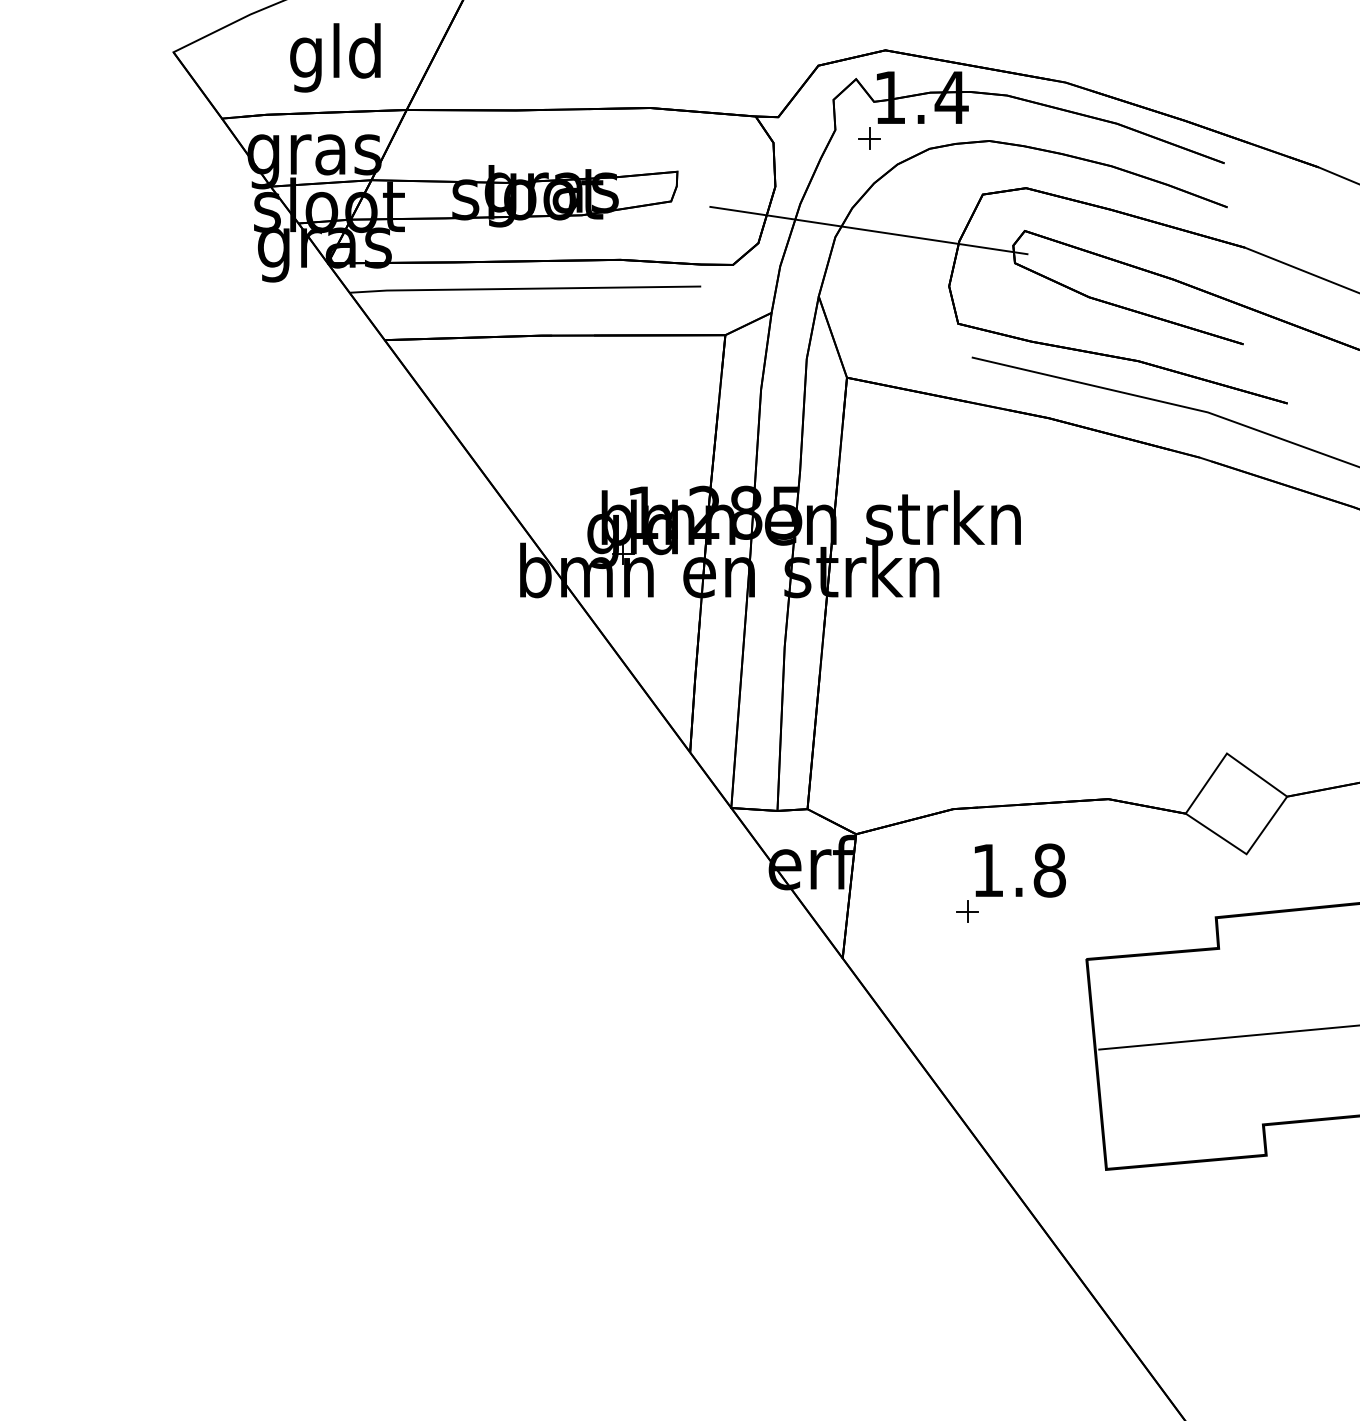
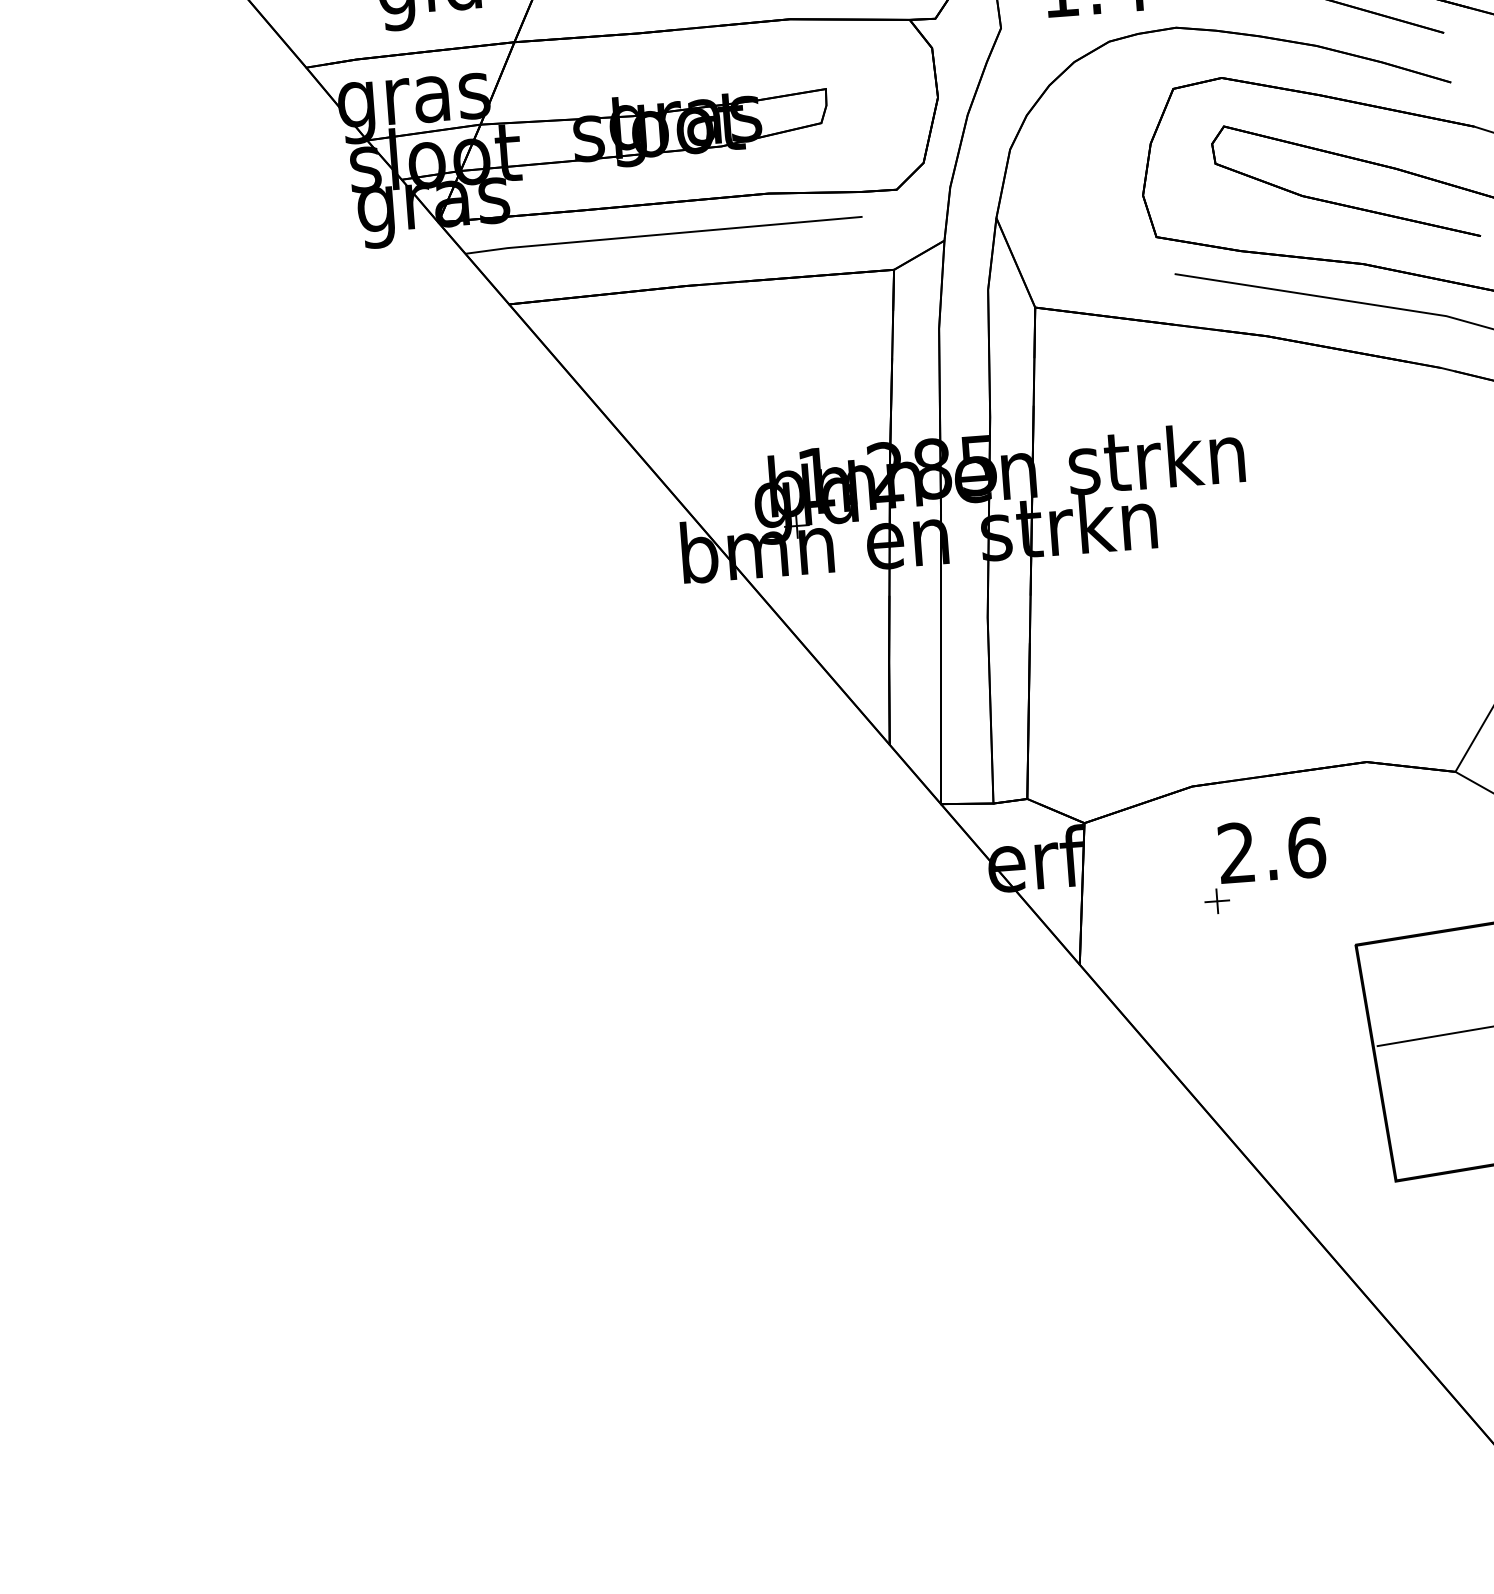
part: (869, 138) -> (1040, 35), removed
line: (868, 230) -> (1047, 139), removed
text: (1019, 870) -> (1272, 850), 1.8 -> 2.6

